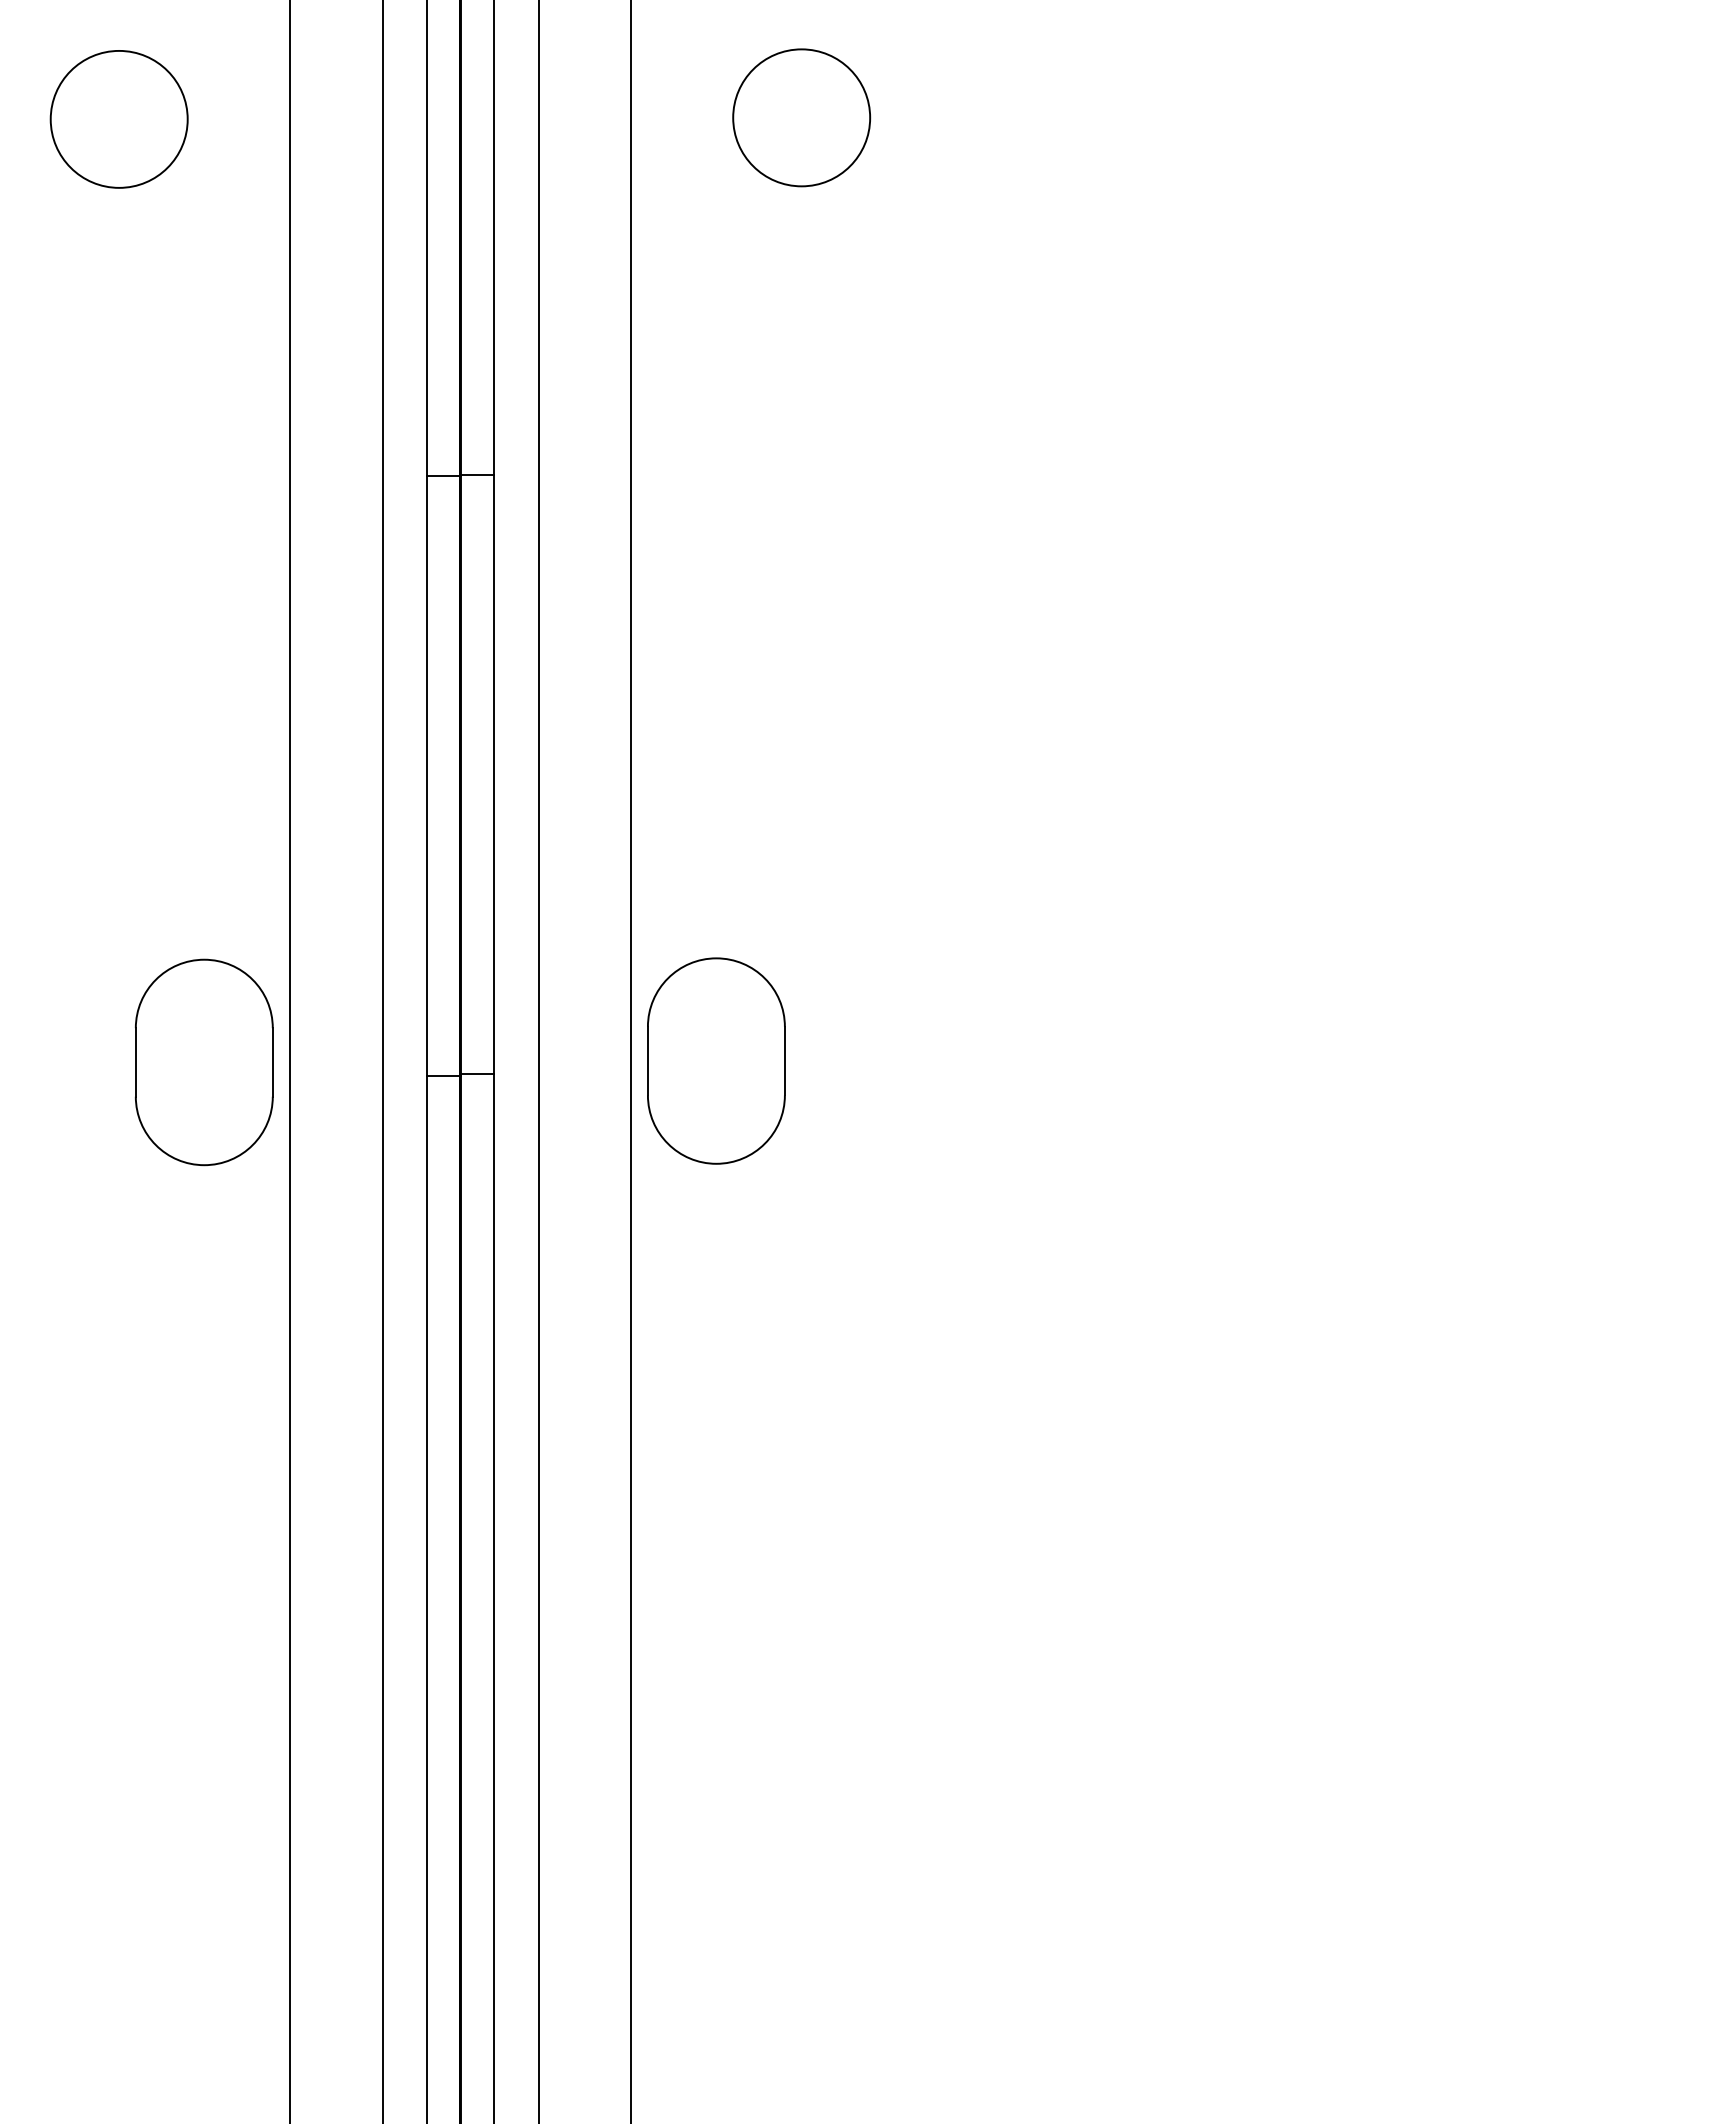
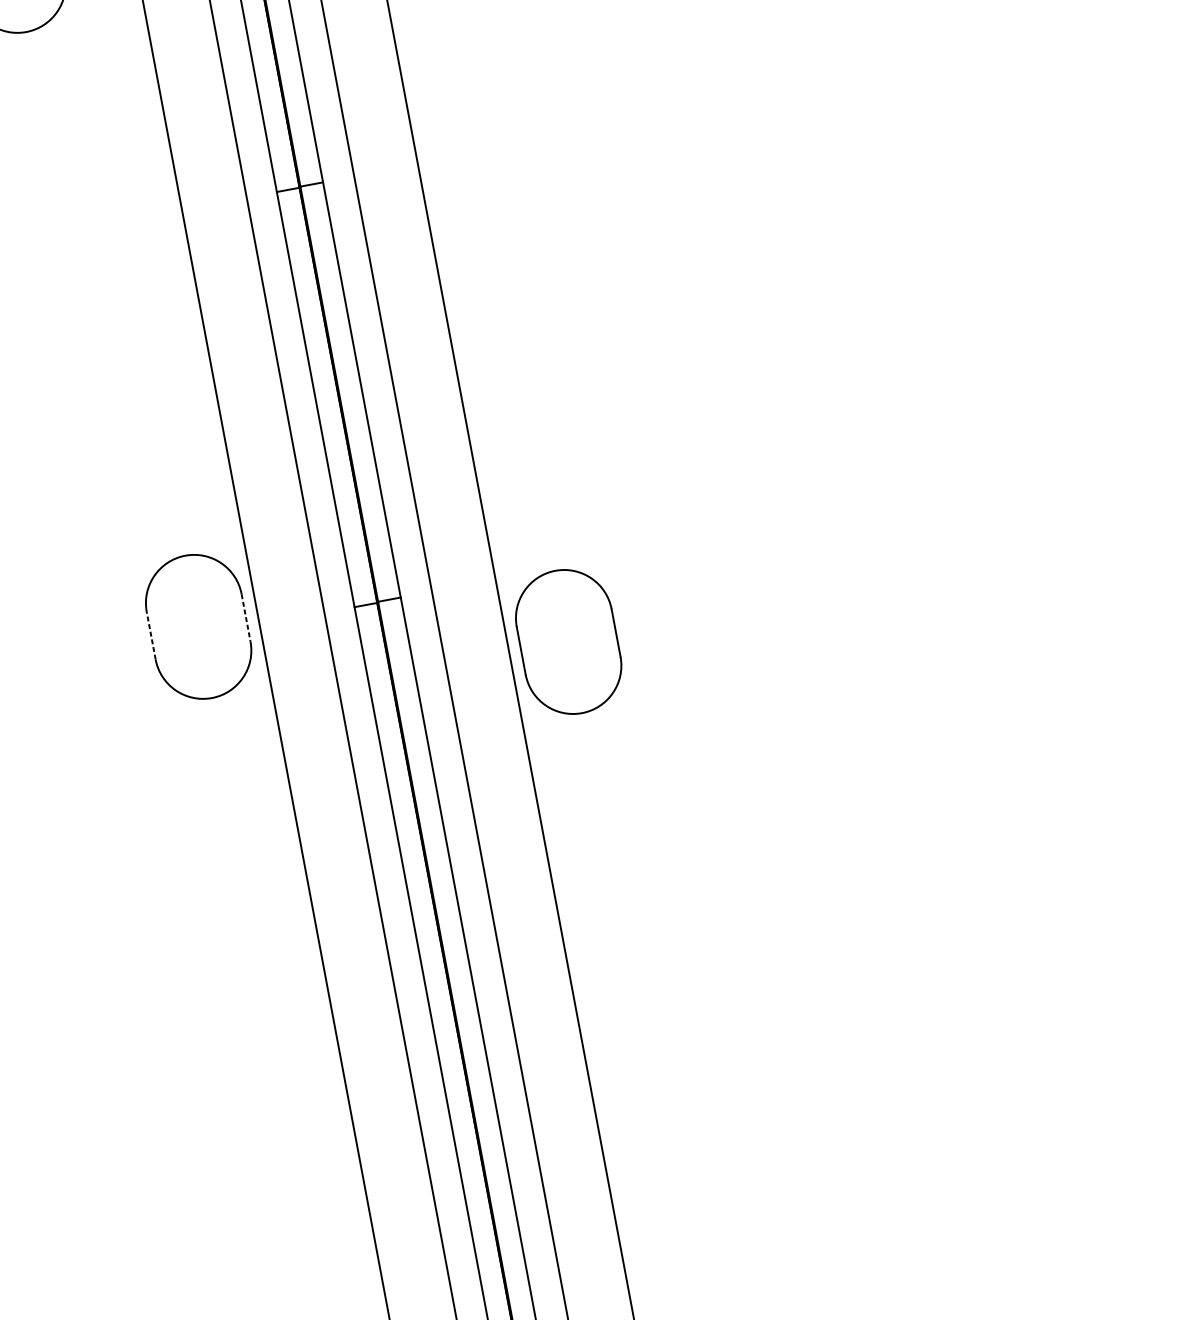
part: (716, 1060) -> (568, 641), moved
line: (135, 1061) -> (150, 635), solid -> dashed
line: (272, 1062) -> (245, 618), solid -> dashed

